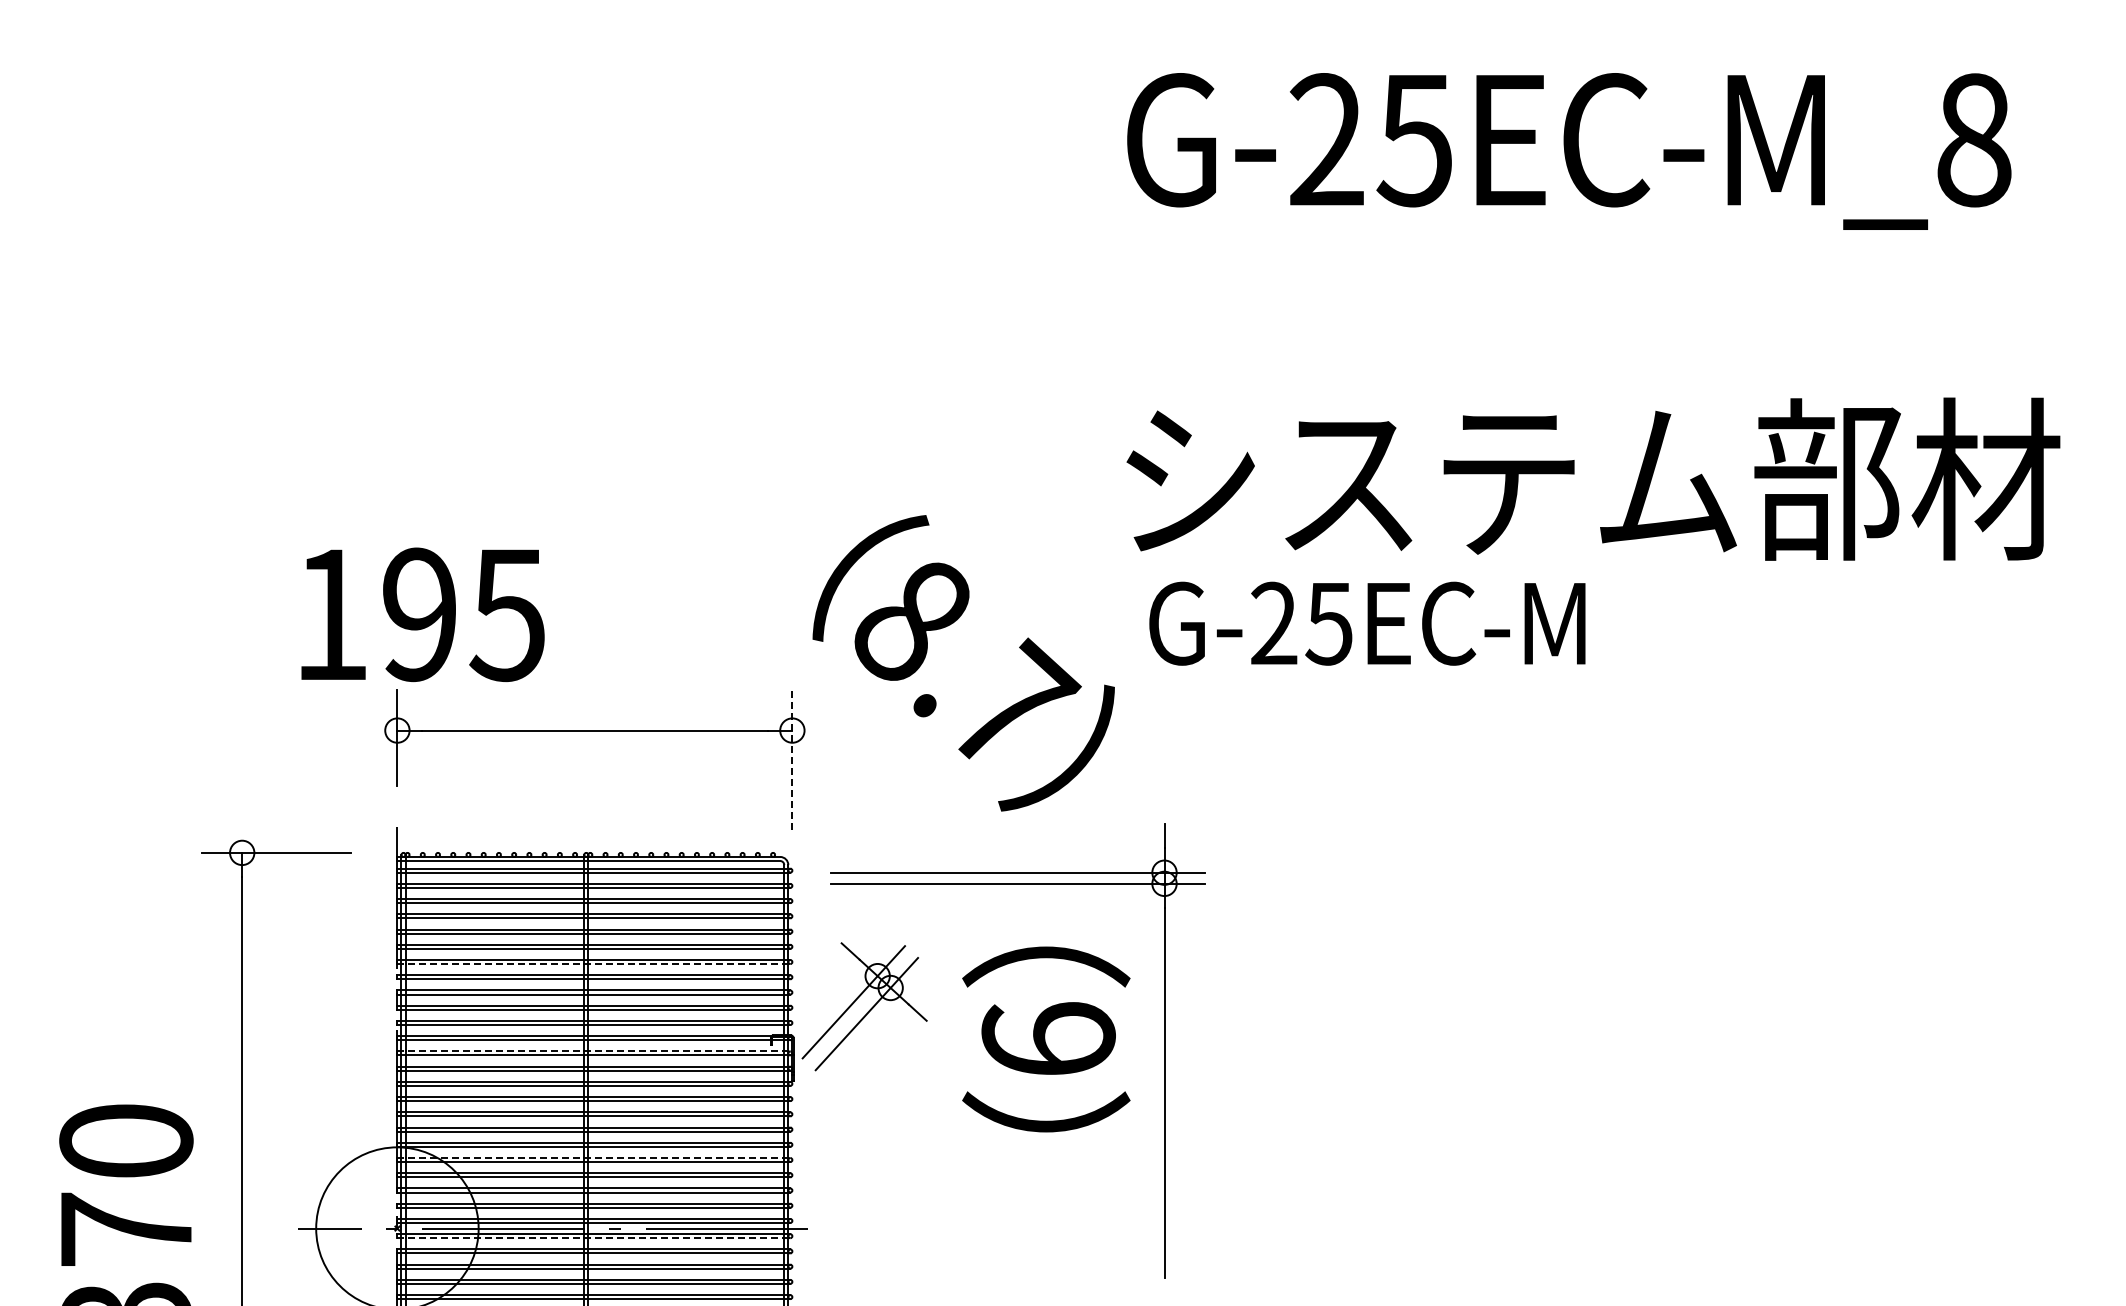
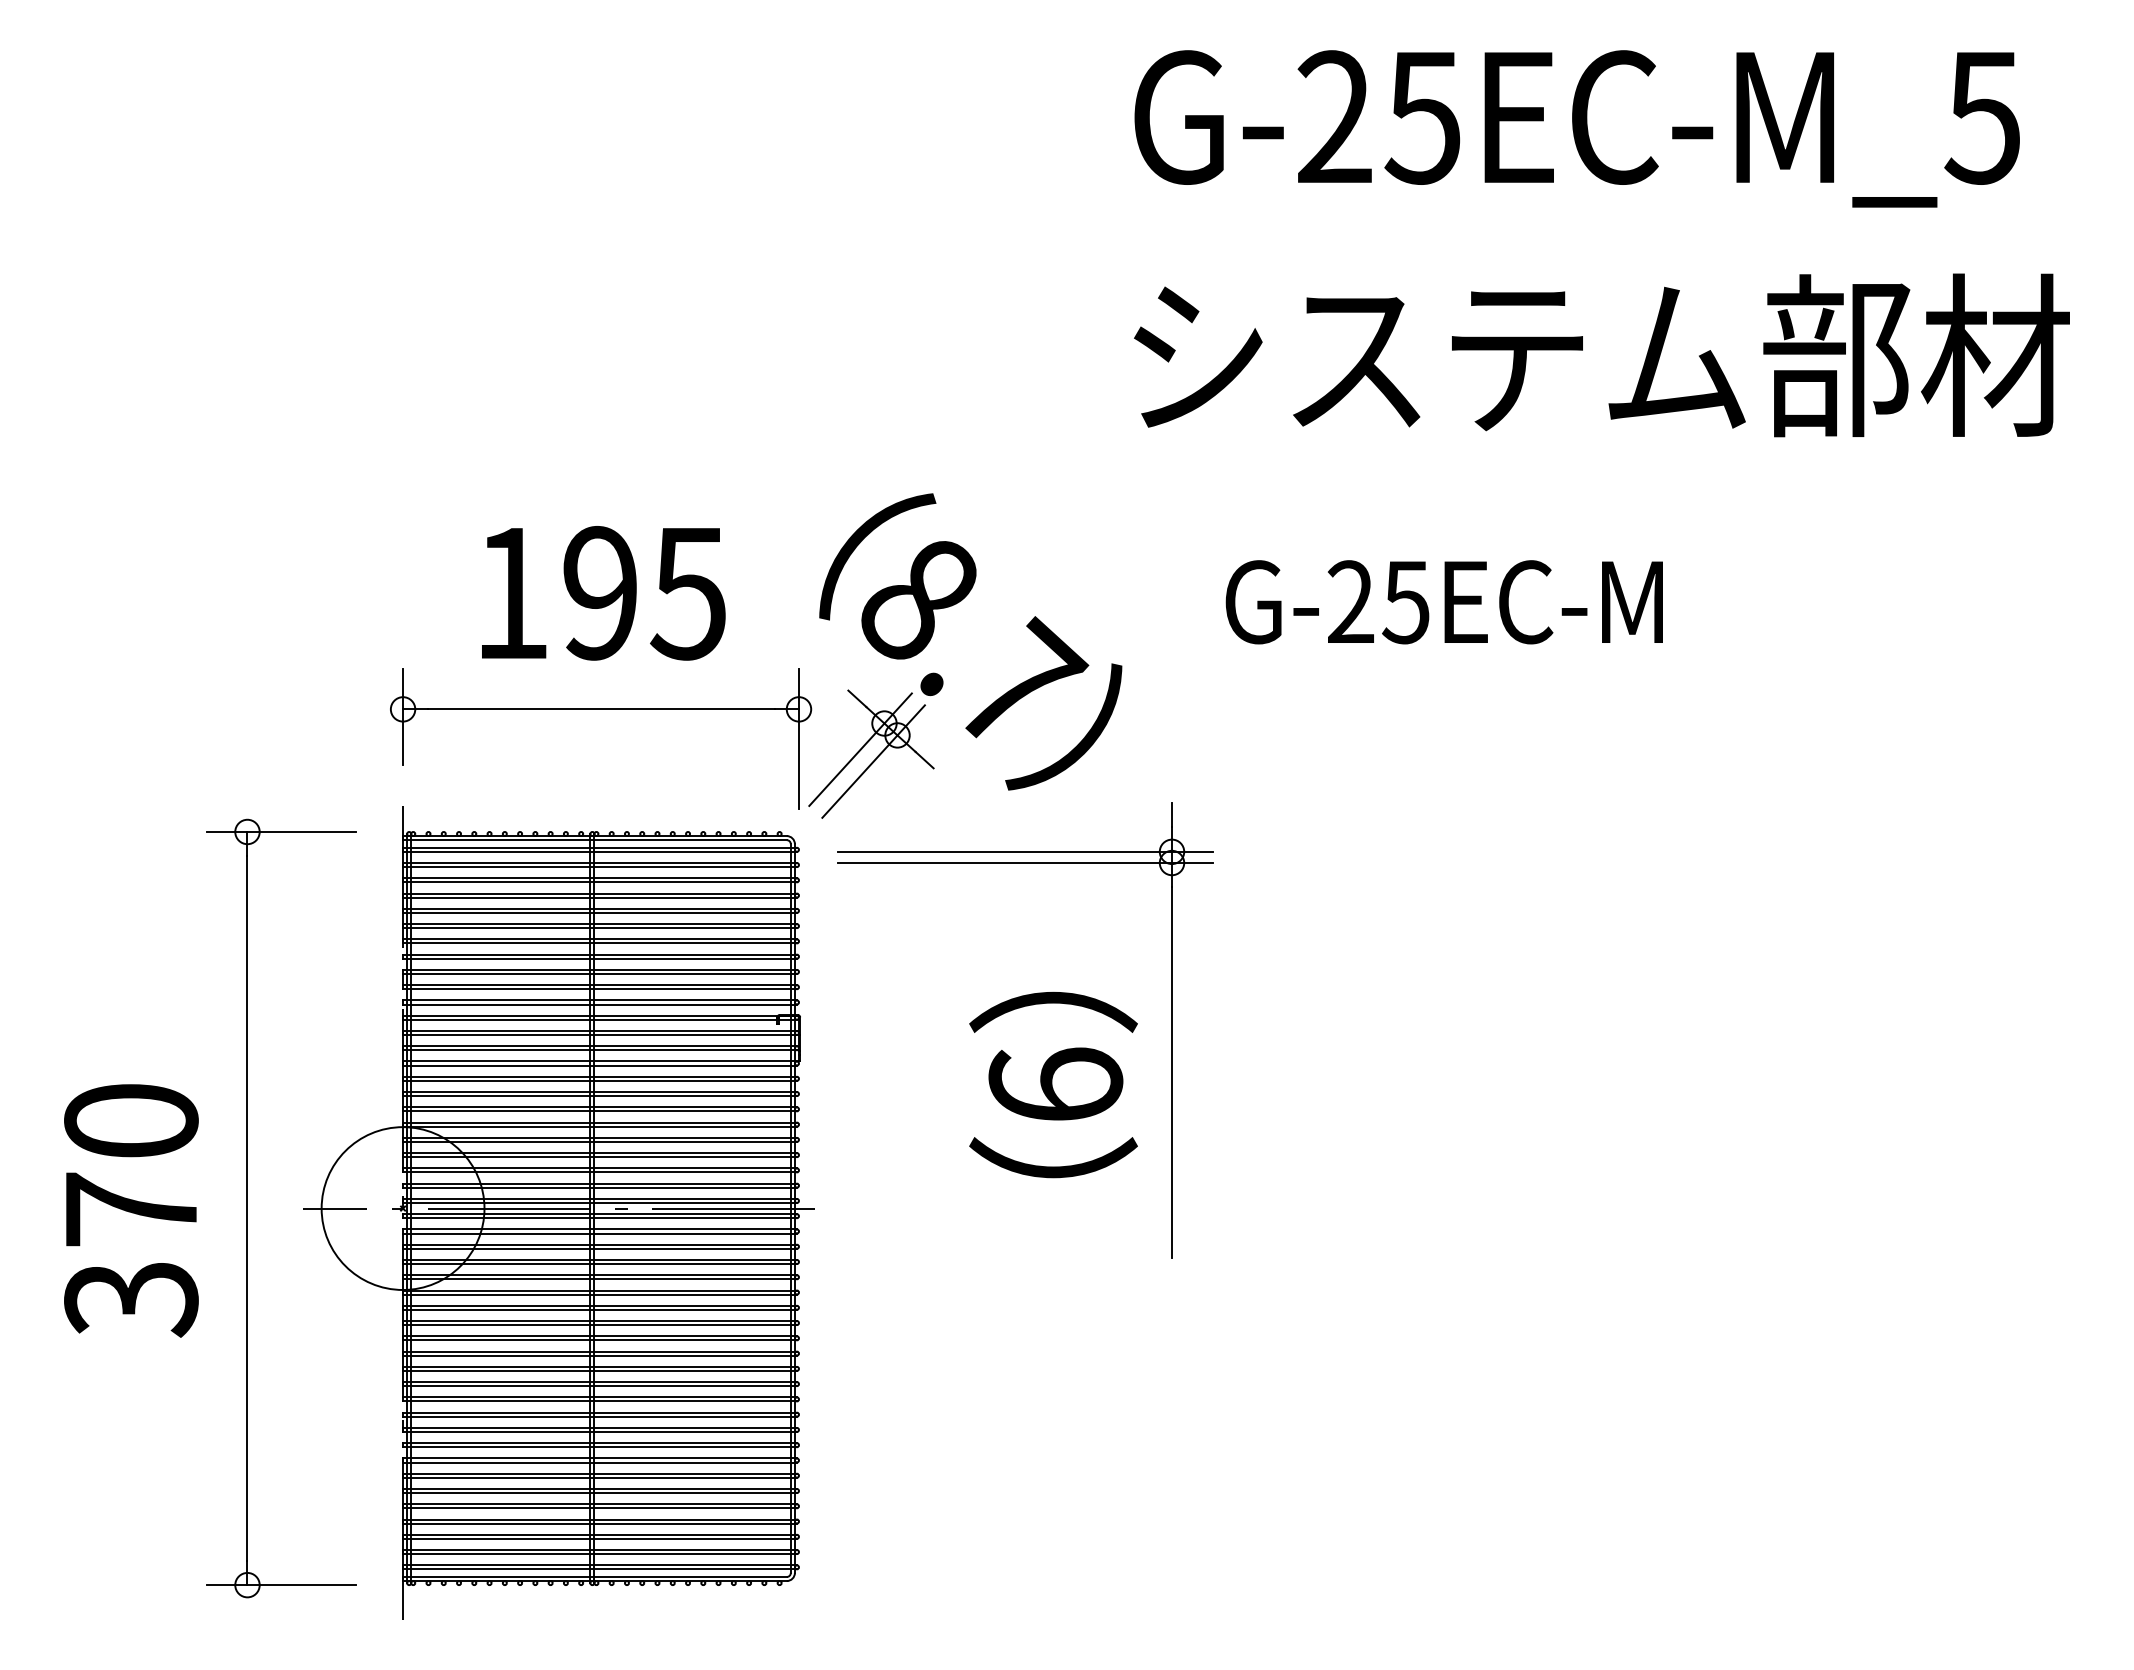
text: (1973, 140) -> (1982, 117), G-25EC-M_8 -> G-25EC-M_5
text: (1592, 479) -> (1601, 355), moved
text: (422, 614) -> (603, 593), moved
text: (1366, 623) -> (1443, 602), moved
line: (791, 759) -> (798, 738), dashed -> solid
line: (594, 964) -> (600, 943), dashed -> solid
part: (870, 1008) -> (877, 755), moved
text: (1046, 1038) -> (1053, 1084), moved
line: (594, 1050) -> (600, 1030), dashed -> solid
line: (594, 1157) -> (600, 1137), dashed -> solid
line: (594, 1238) -> (600, 1218), dashed -> solid

